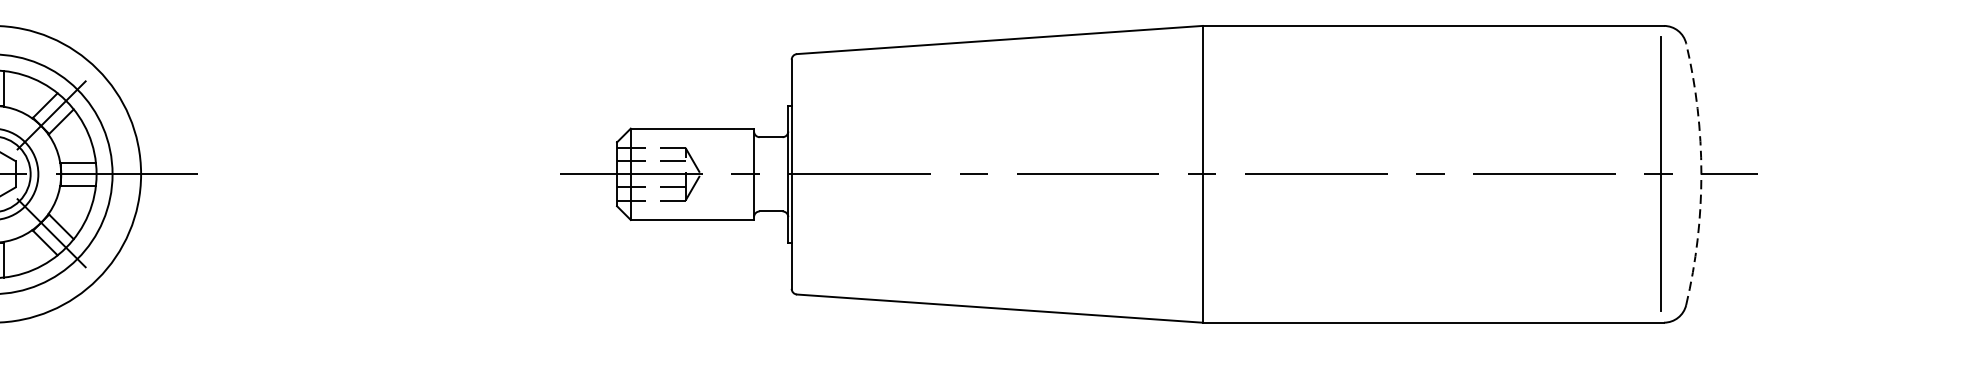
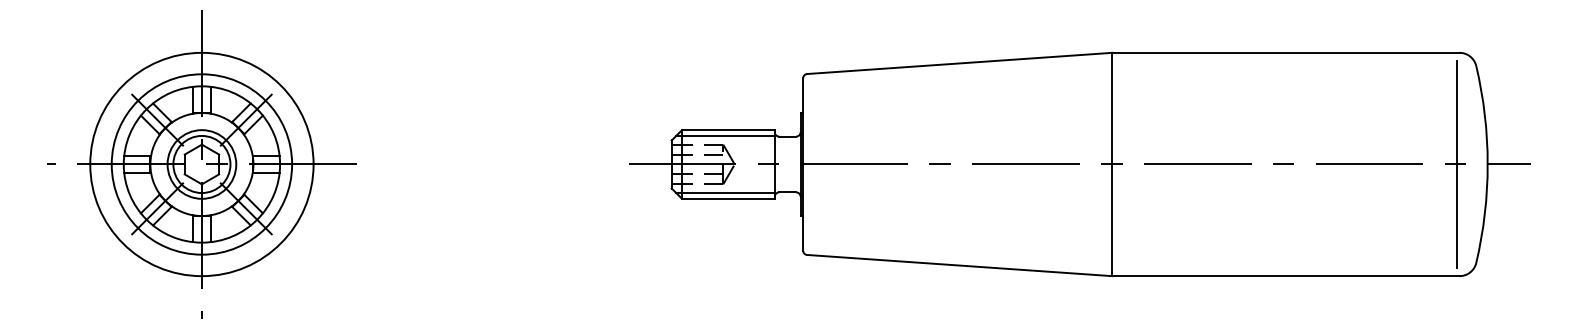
line: (688, 135) -> (725, 135), added
arc: (1701, 174) -> (1487, 164), dashed -> solid
line: (688, 212) -> (725, 193), added

